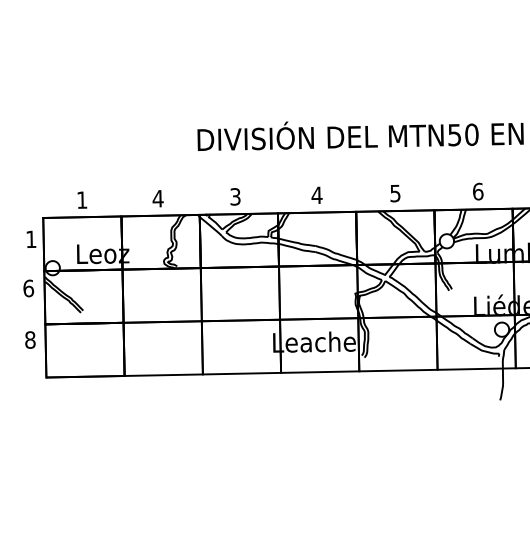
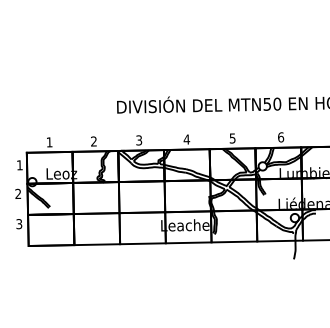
text: (157, 198) -> (93, 141), 4 -> 2
text: (28, 287) -> (18, 193), 6 -> 2
text: (30, 340) -> (19, 224), 8 -> 3

